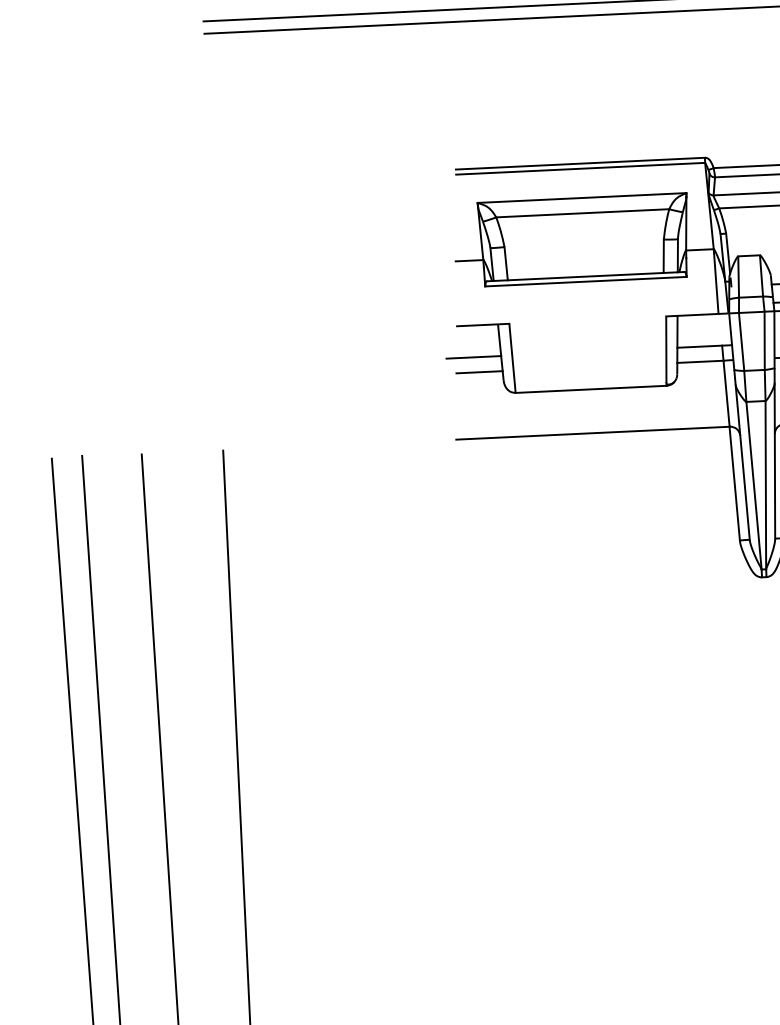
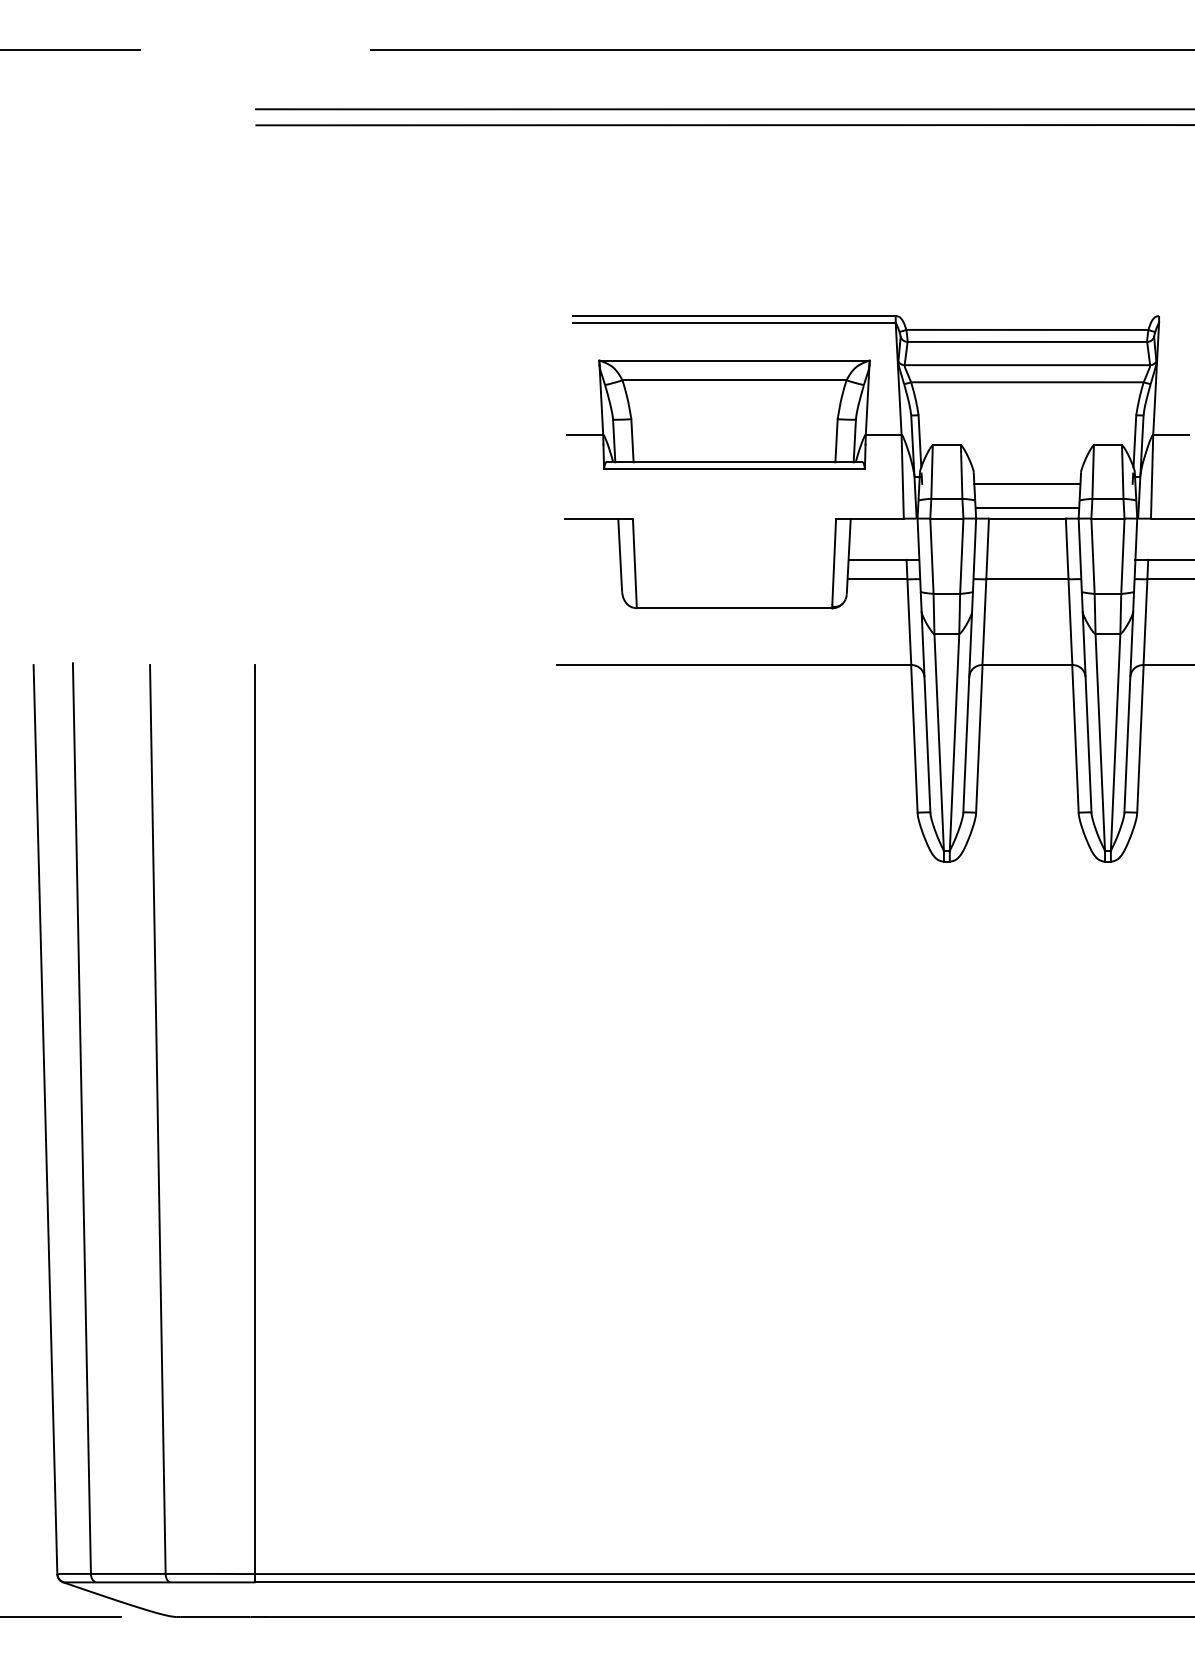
line: (473, 357) -> (584, 559), removed
line: (479, 372) -> (591, 579), removed

